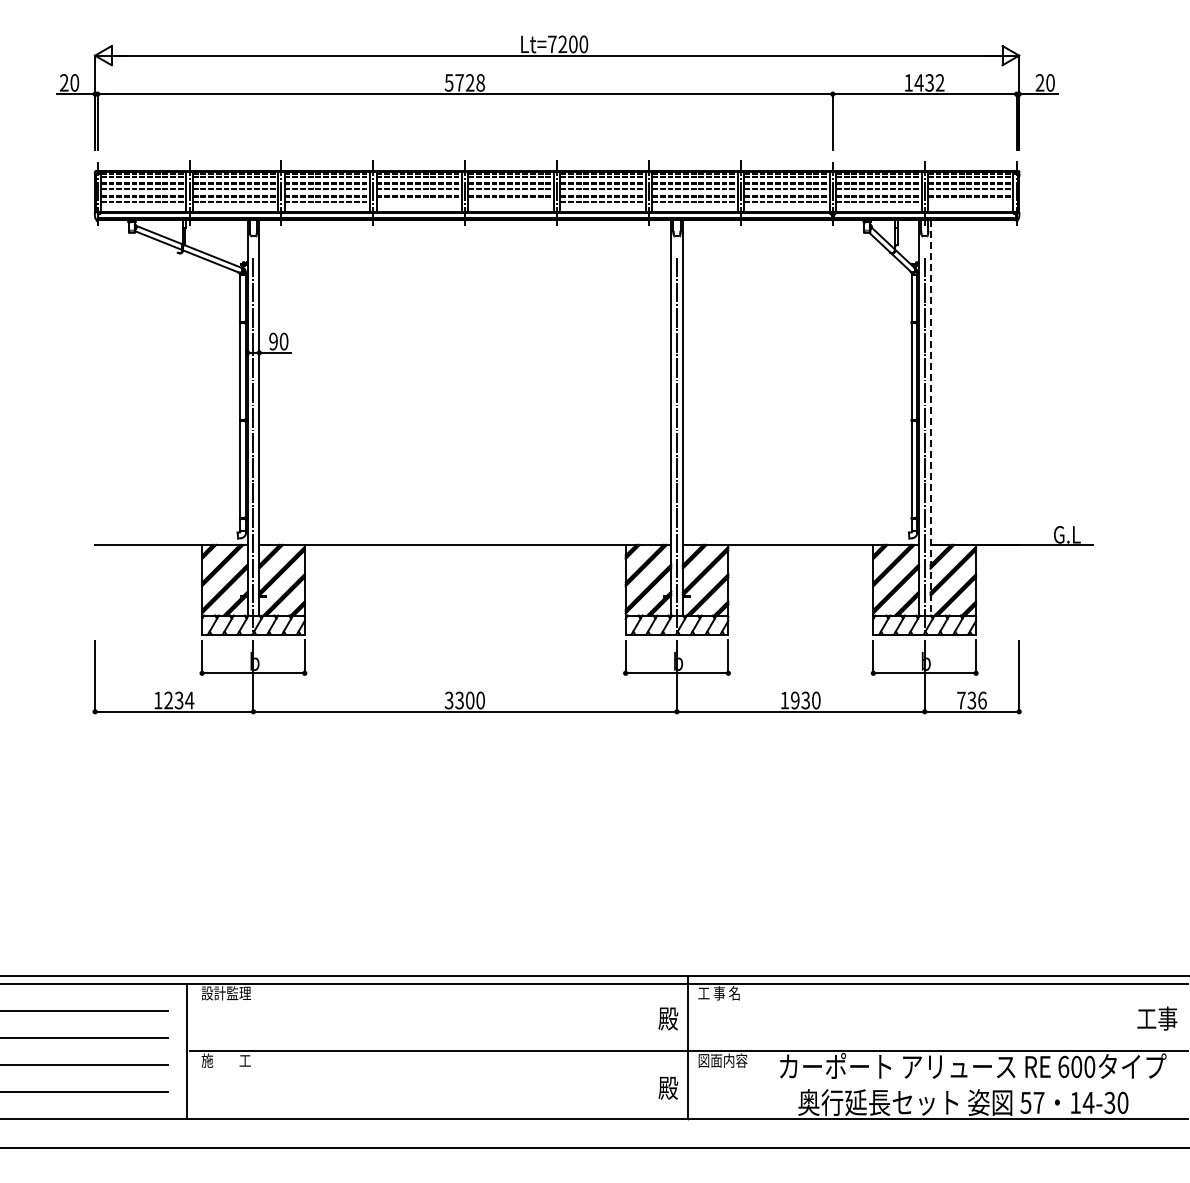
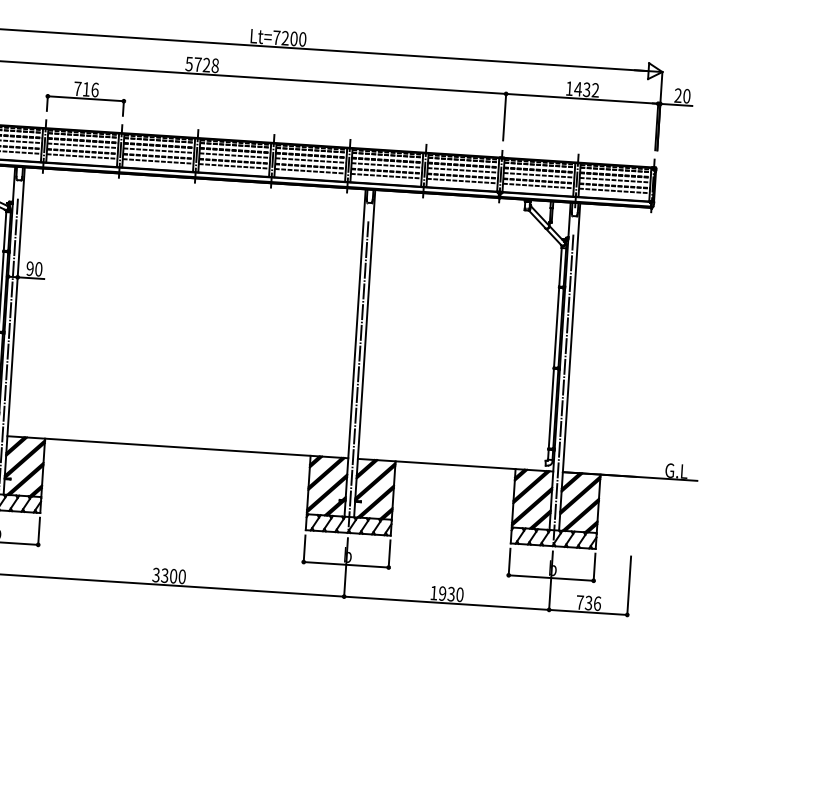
part: (327, 131) -> (85, 97), added
line: (419, 202) -> (158, 161), added
line: (510, 202) -> (233, 166), added
line: (970, 202) -> (614, 190), added
line: (930, 417) -> (569, 366), dashed -> solid

